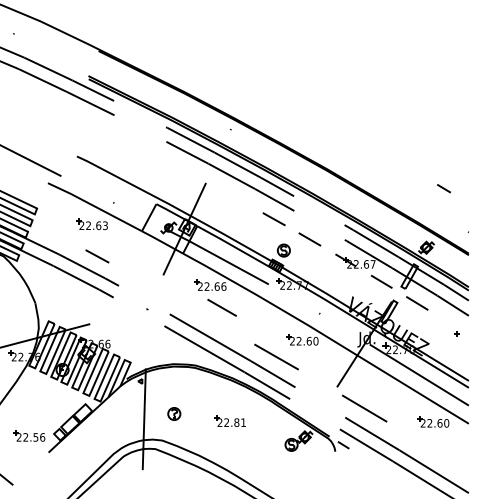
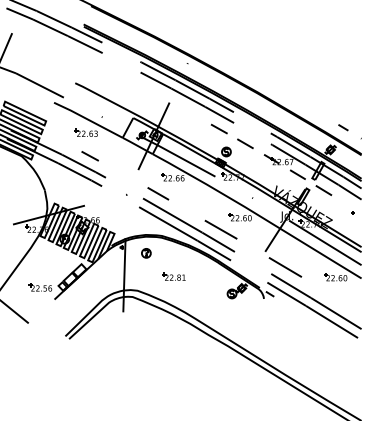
line: (444, 188) -> (343, 127), moved
line: (222, 307) -> (158, 193), moved
part: (174, 414) -> (146, 253), moved
part: (229, 421) -> (173, 276), moved

